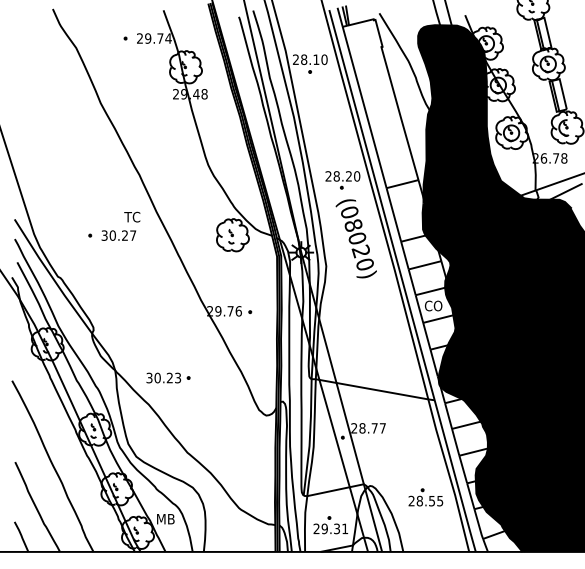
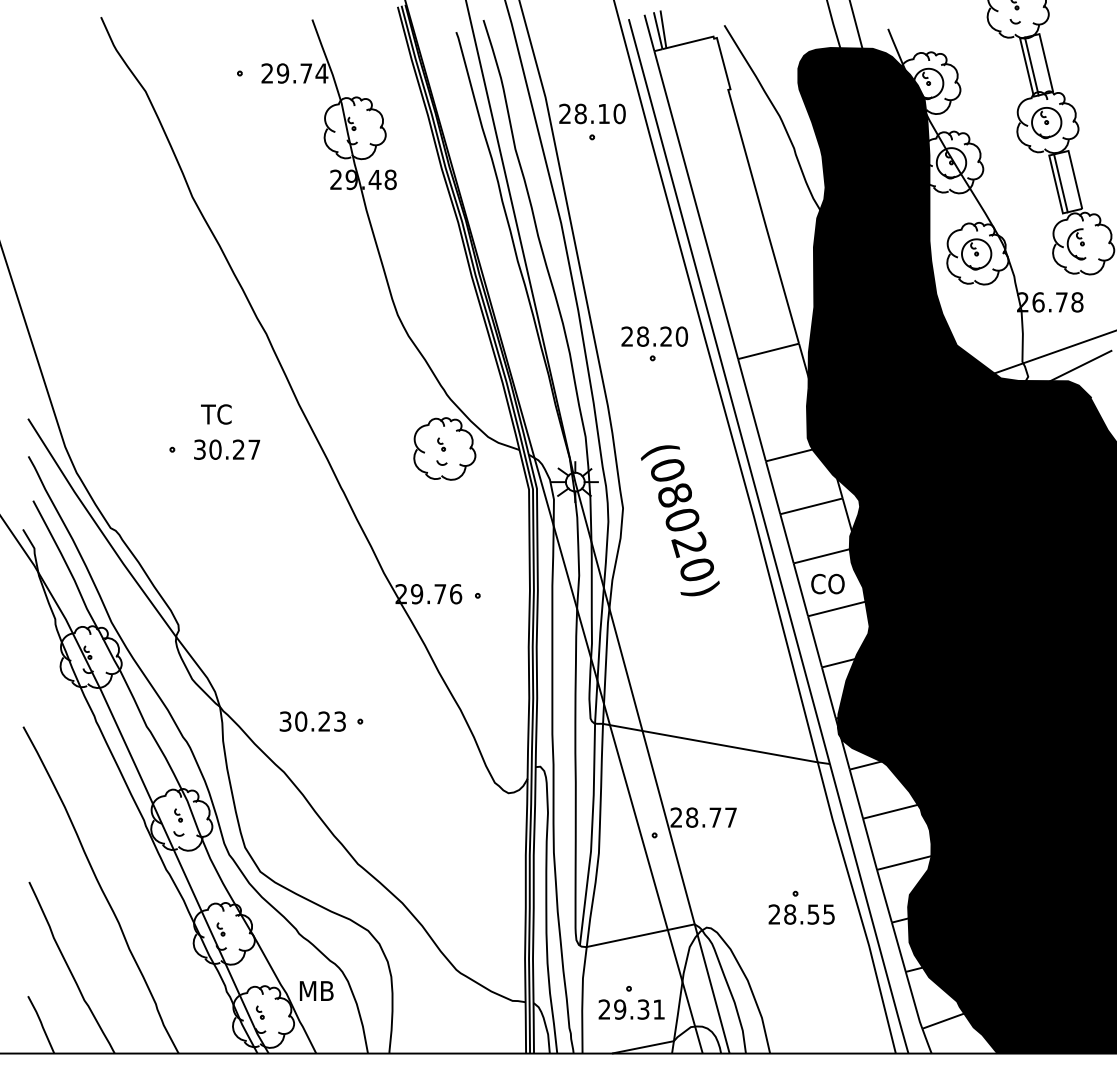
text: (132, 216) -> (216, 413), moved
text: (355, 238) -> (678, 520), moved
part: (425, 497) -> (800, 907), moved

